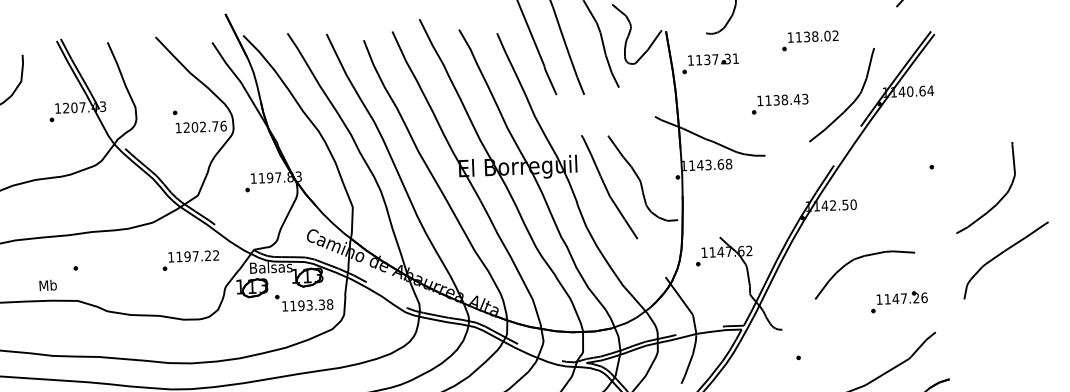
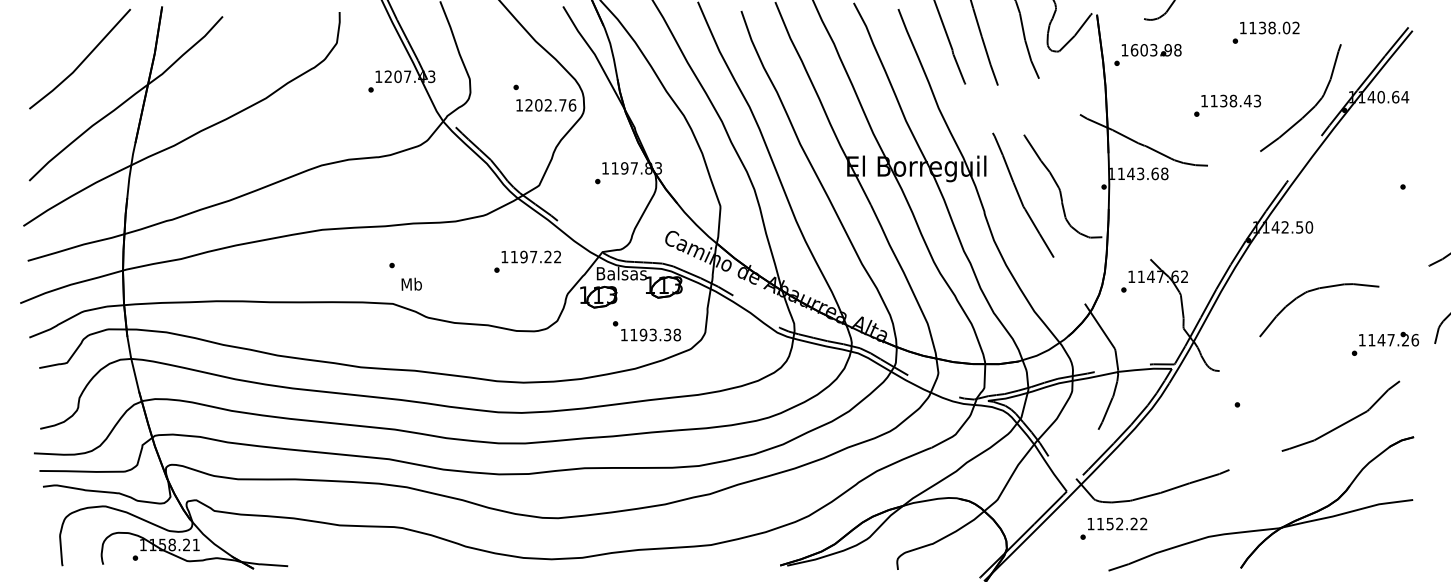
text: (716, 59) -> (1155, 50), 1137.31 -> 1603.98
text: (47, 284) -> (411, 283), moved
text: (899, 301) -> (1385, 343), moved
text: (303, 302) -> (646, 331), moved

